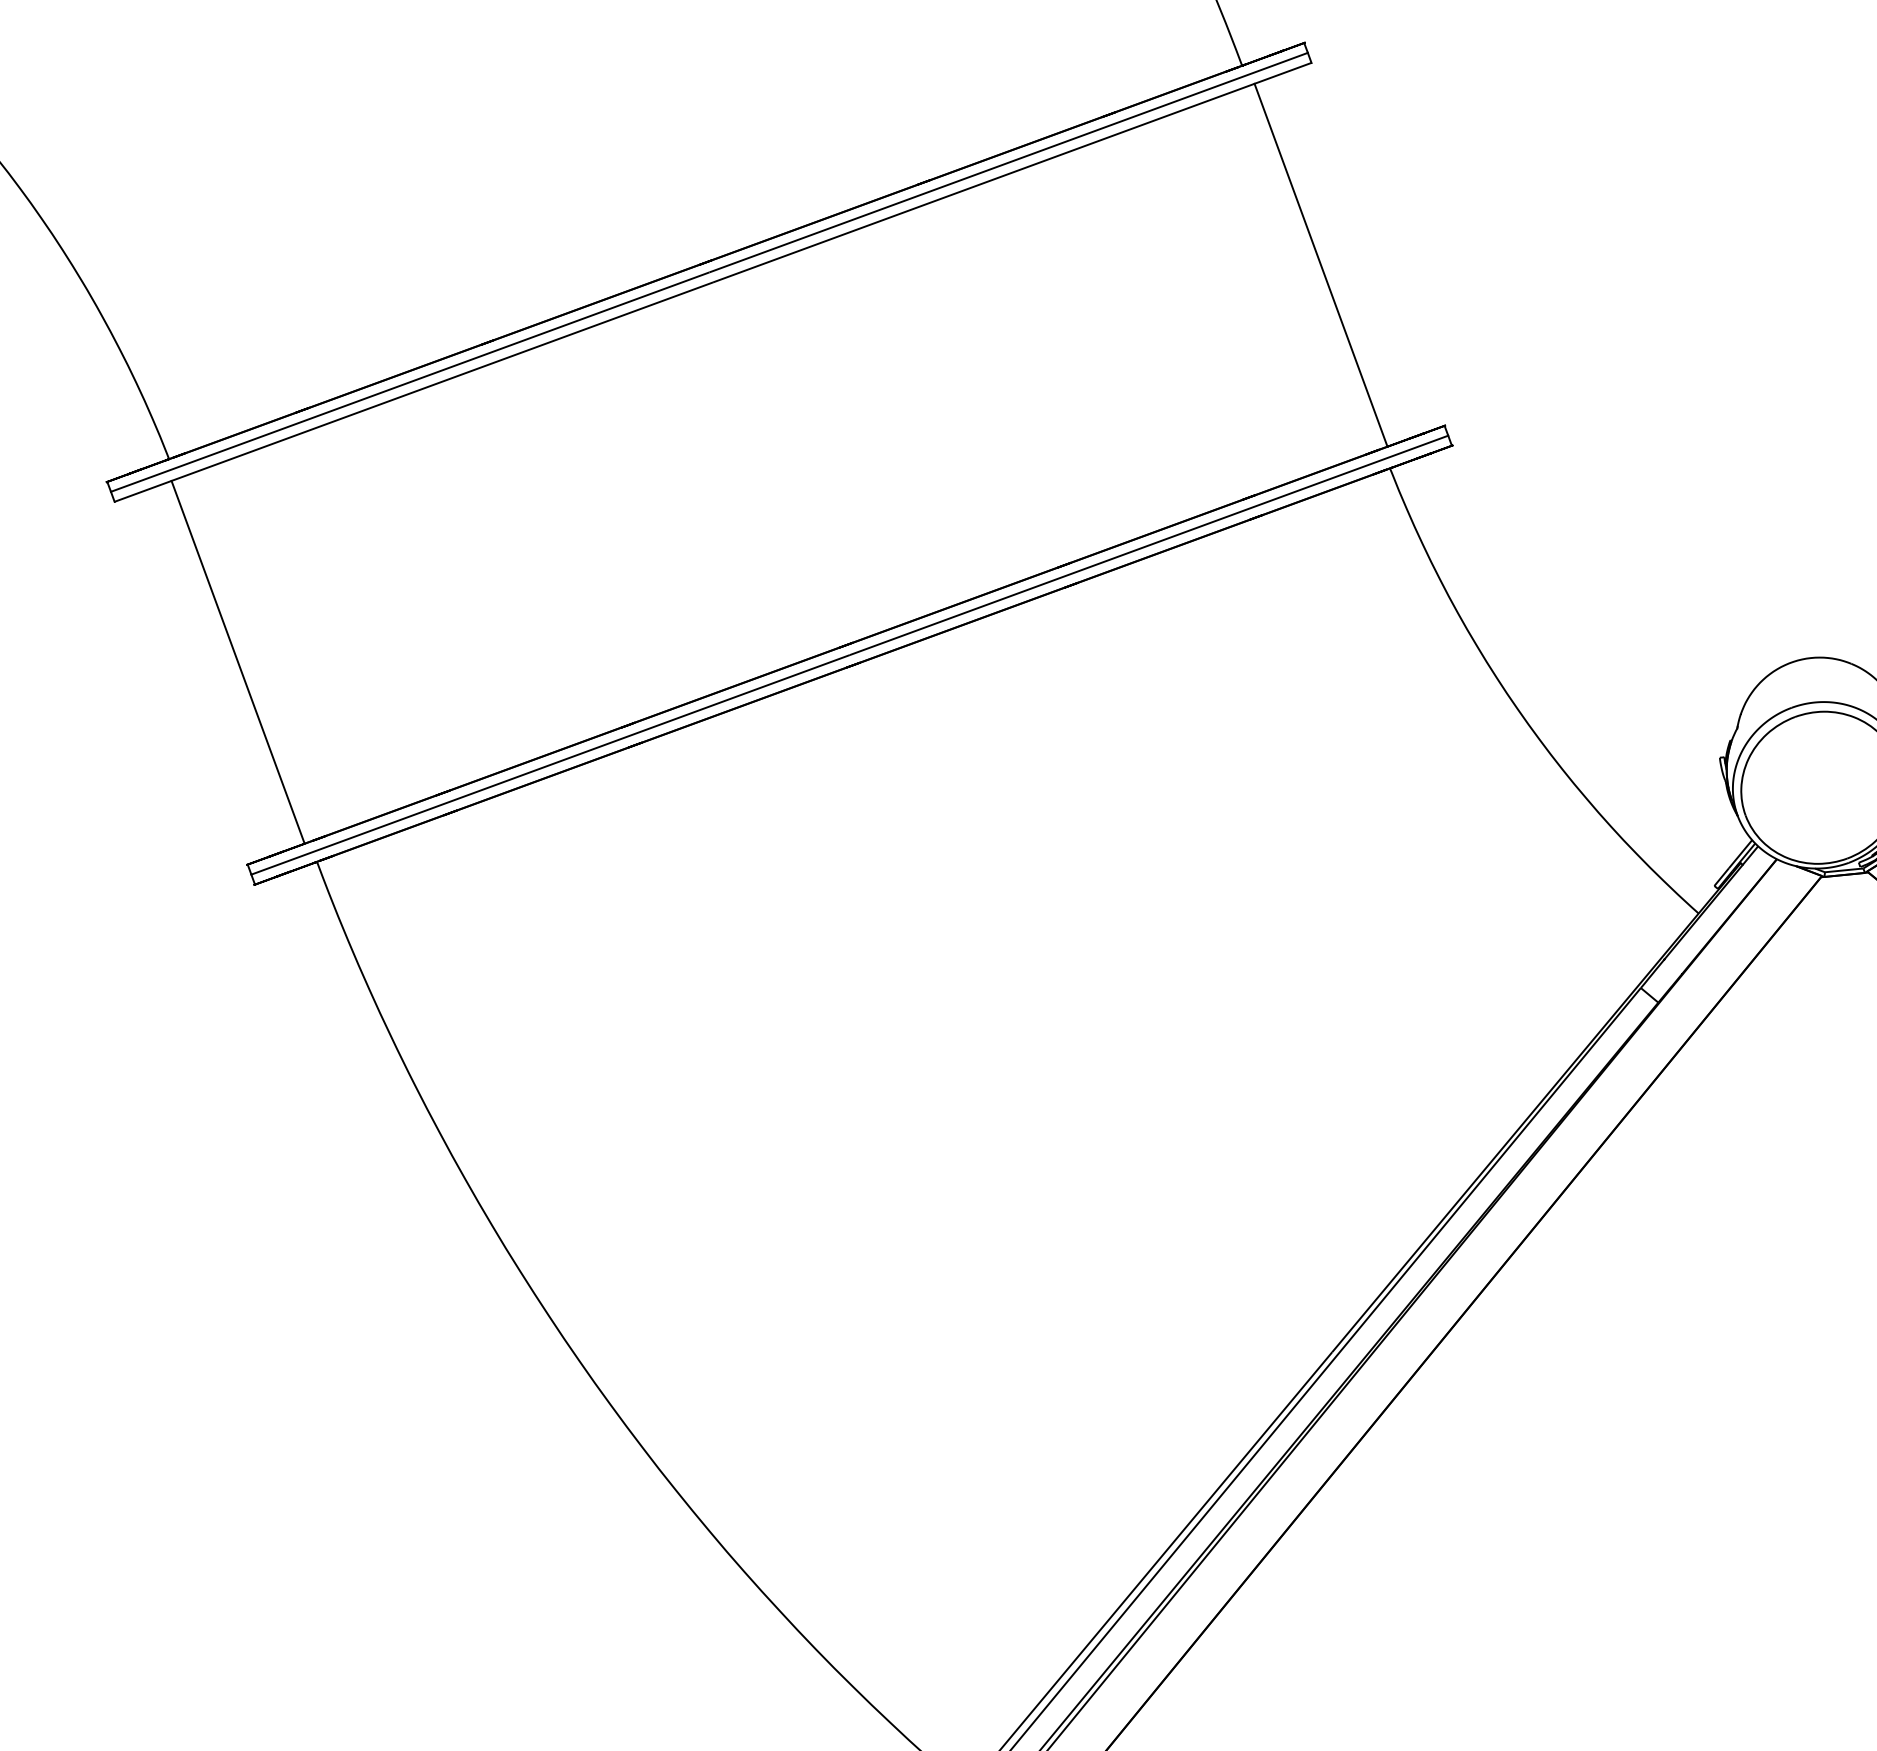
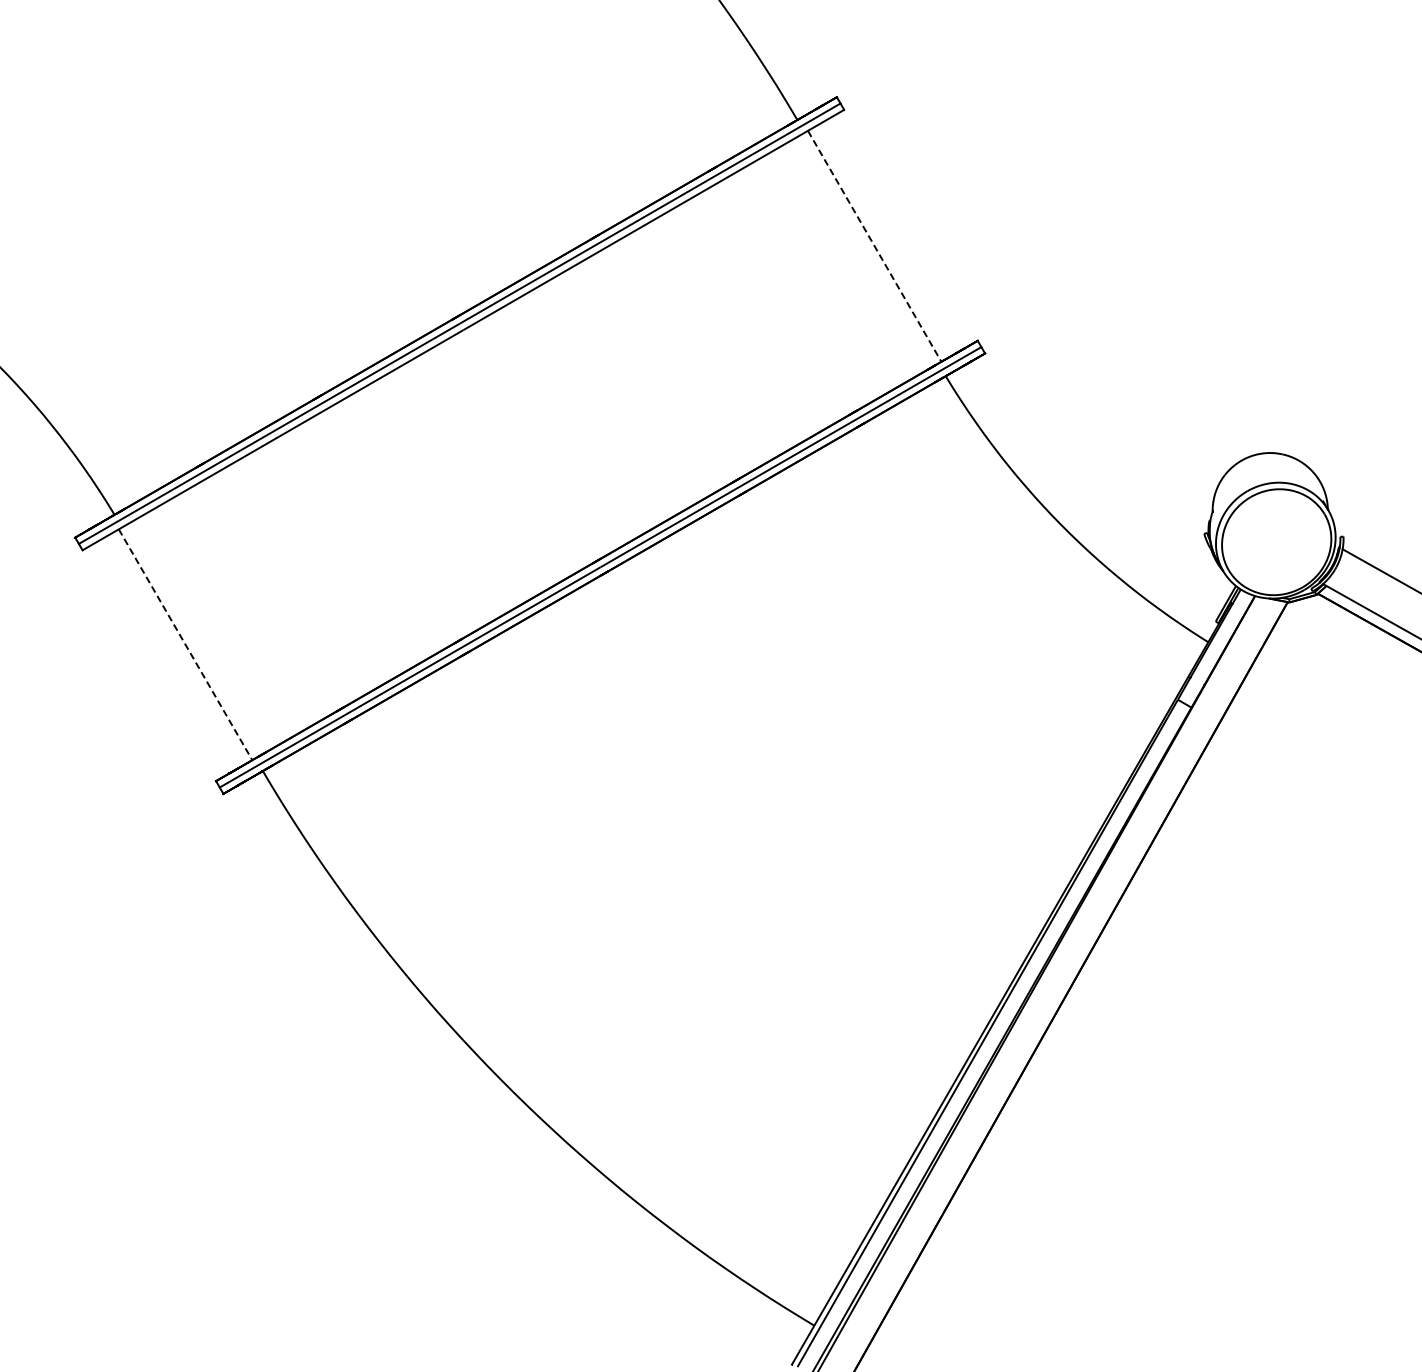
line: (1320, 265) -> (874, 246), solid -> dashed
line: (237, 663) -> (185, 645), solid -> dashed

